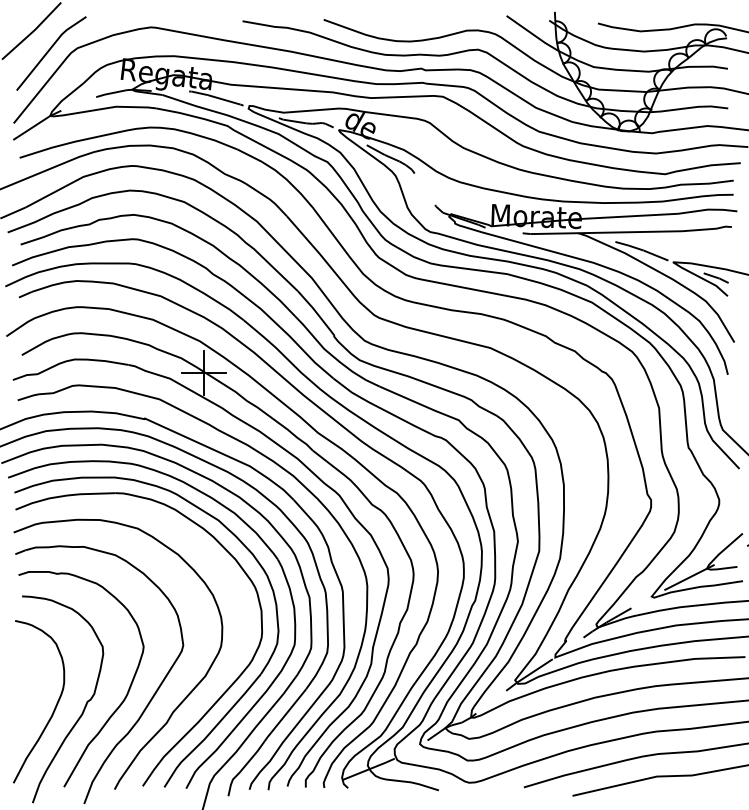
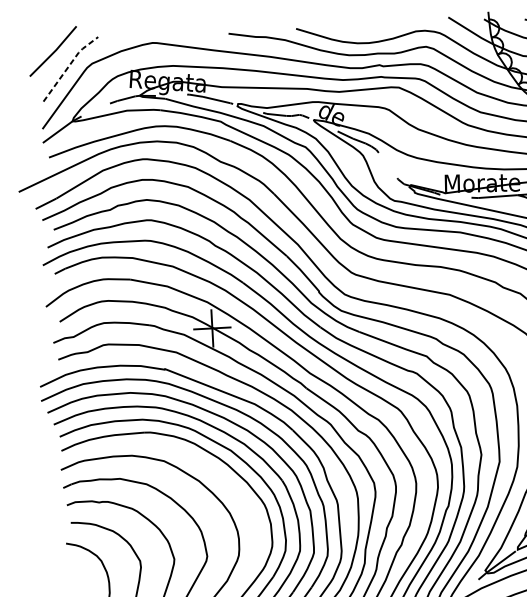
line: (49, 49) -> (68, 65), solid -> dashed

